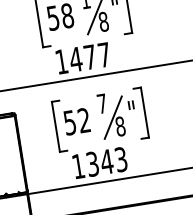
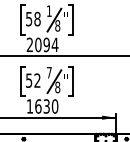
text: (82, 57) -> (42, 44), 1477 -> 2094
text: (106, 161) -> (46, 106), 1343 -> 1630

